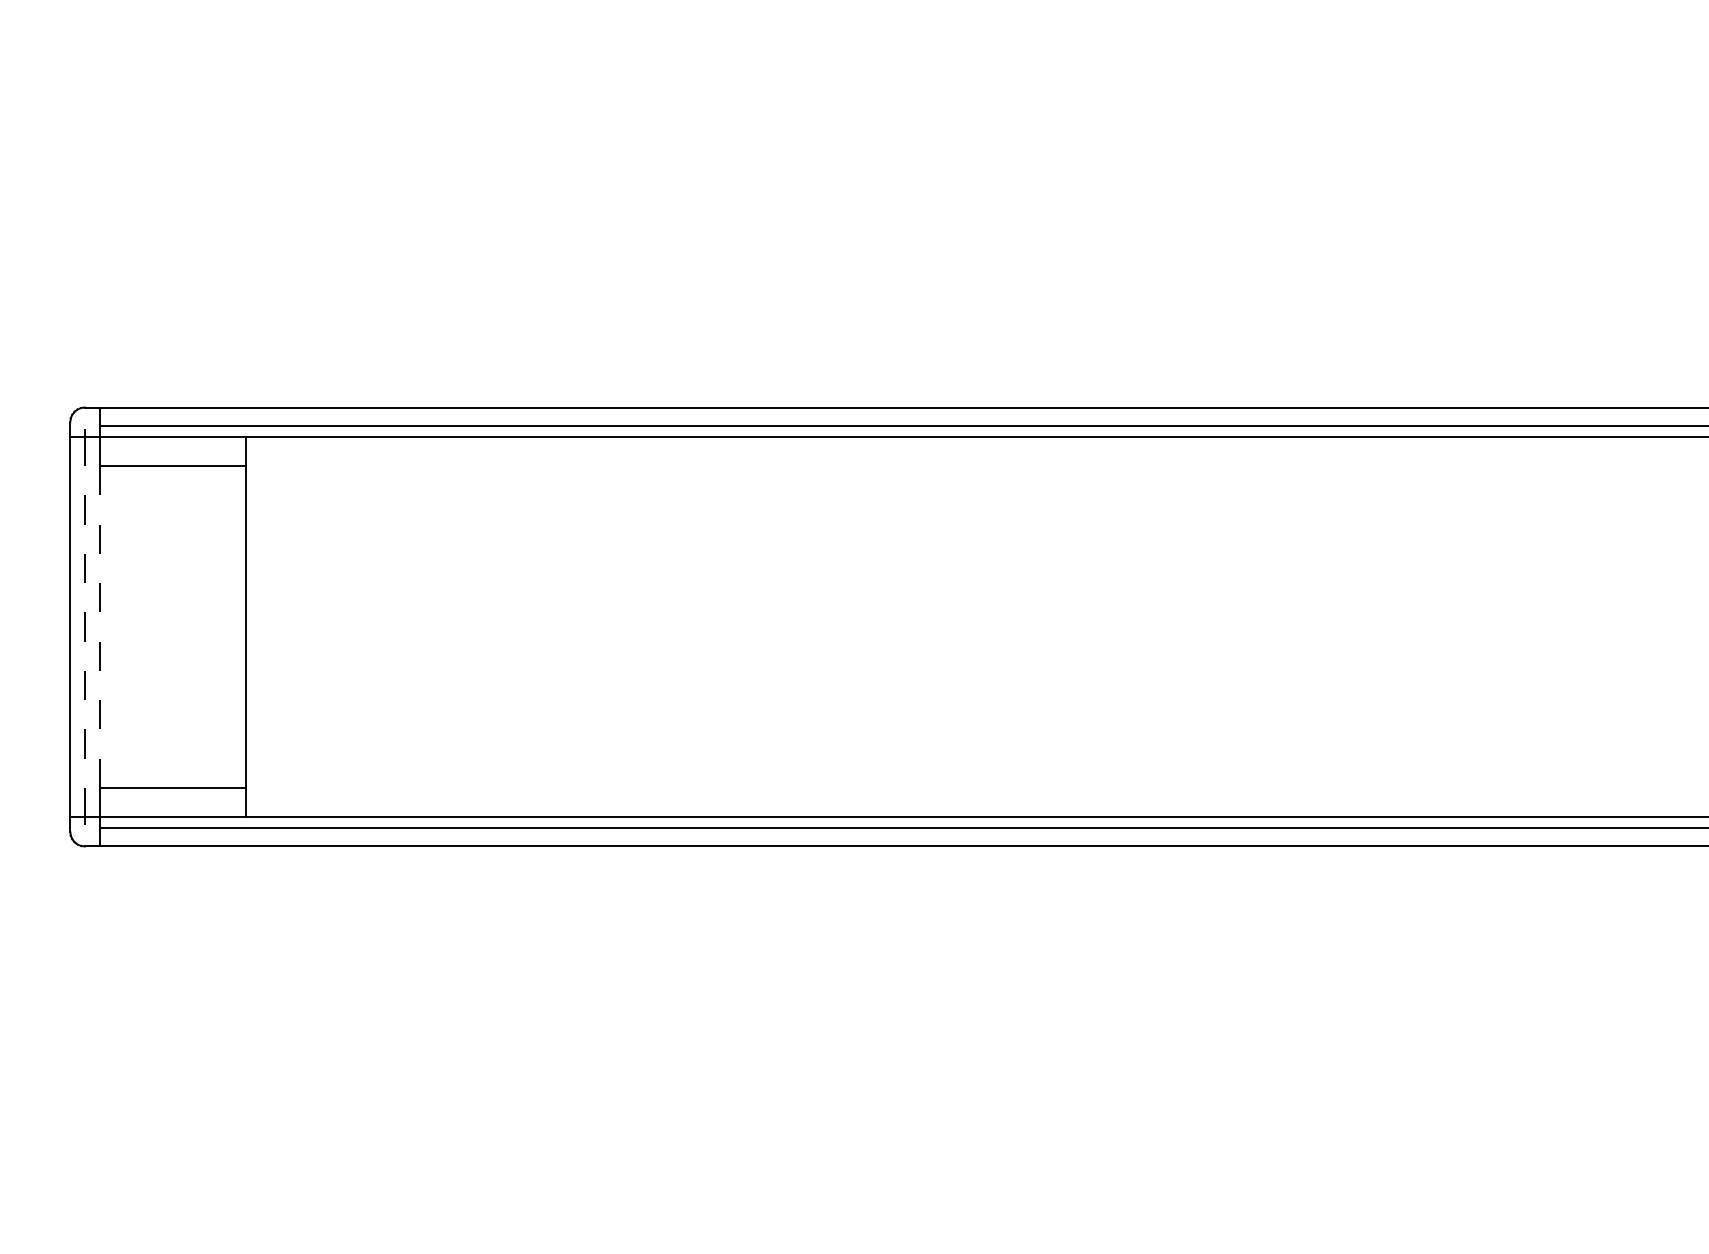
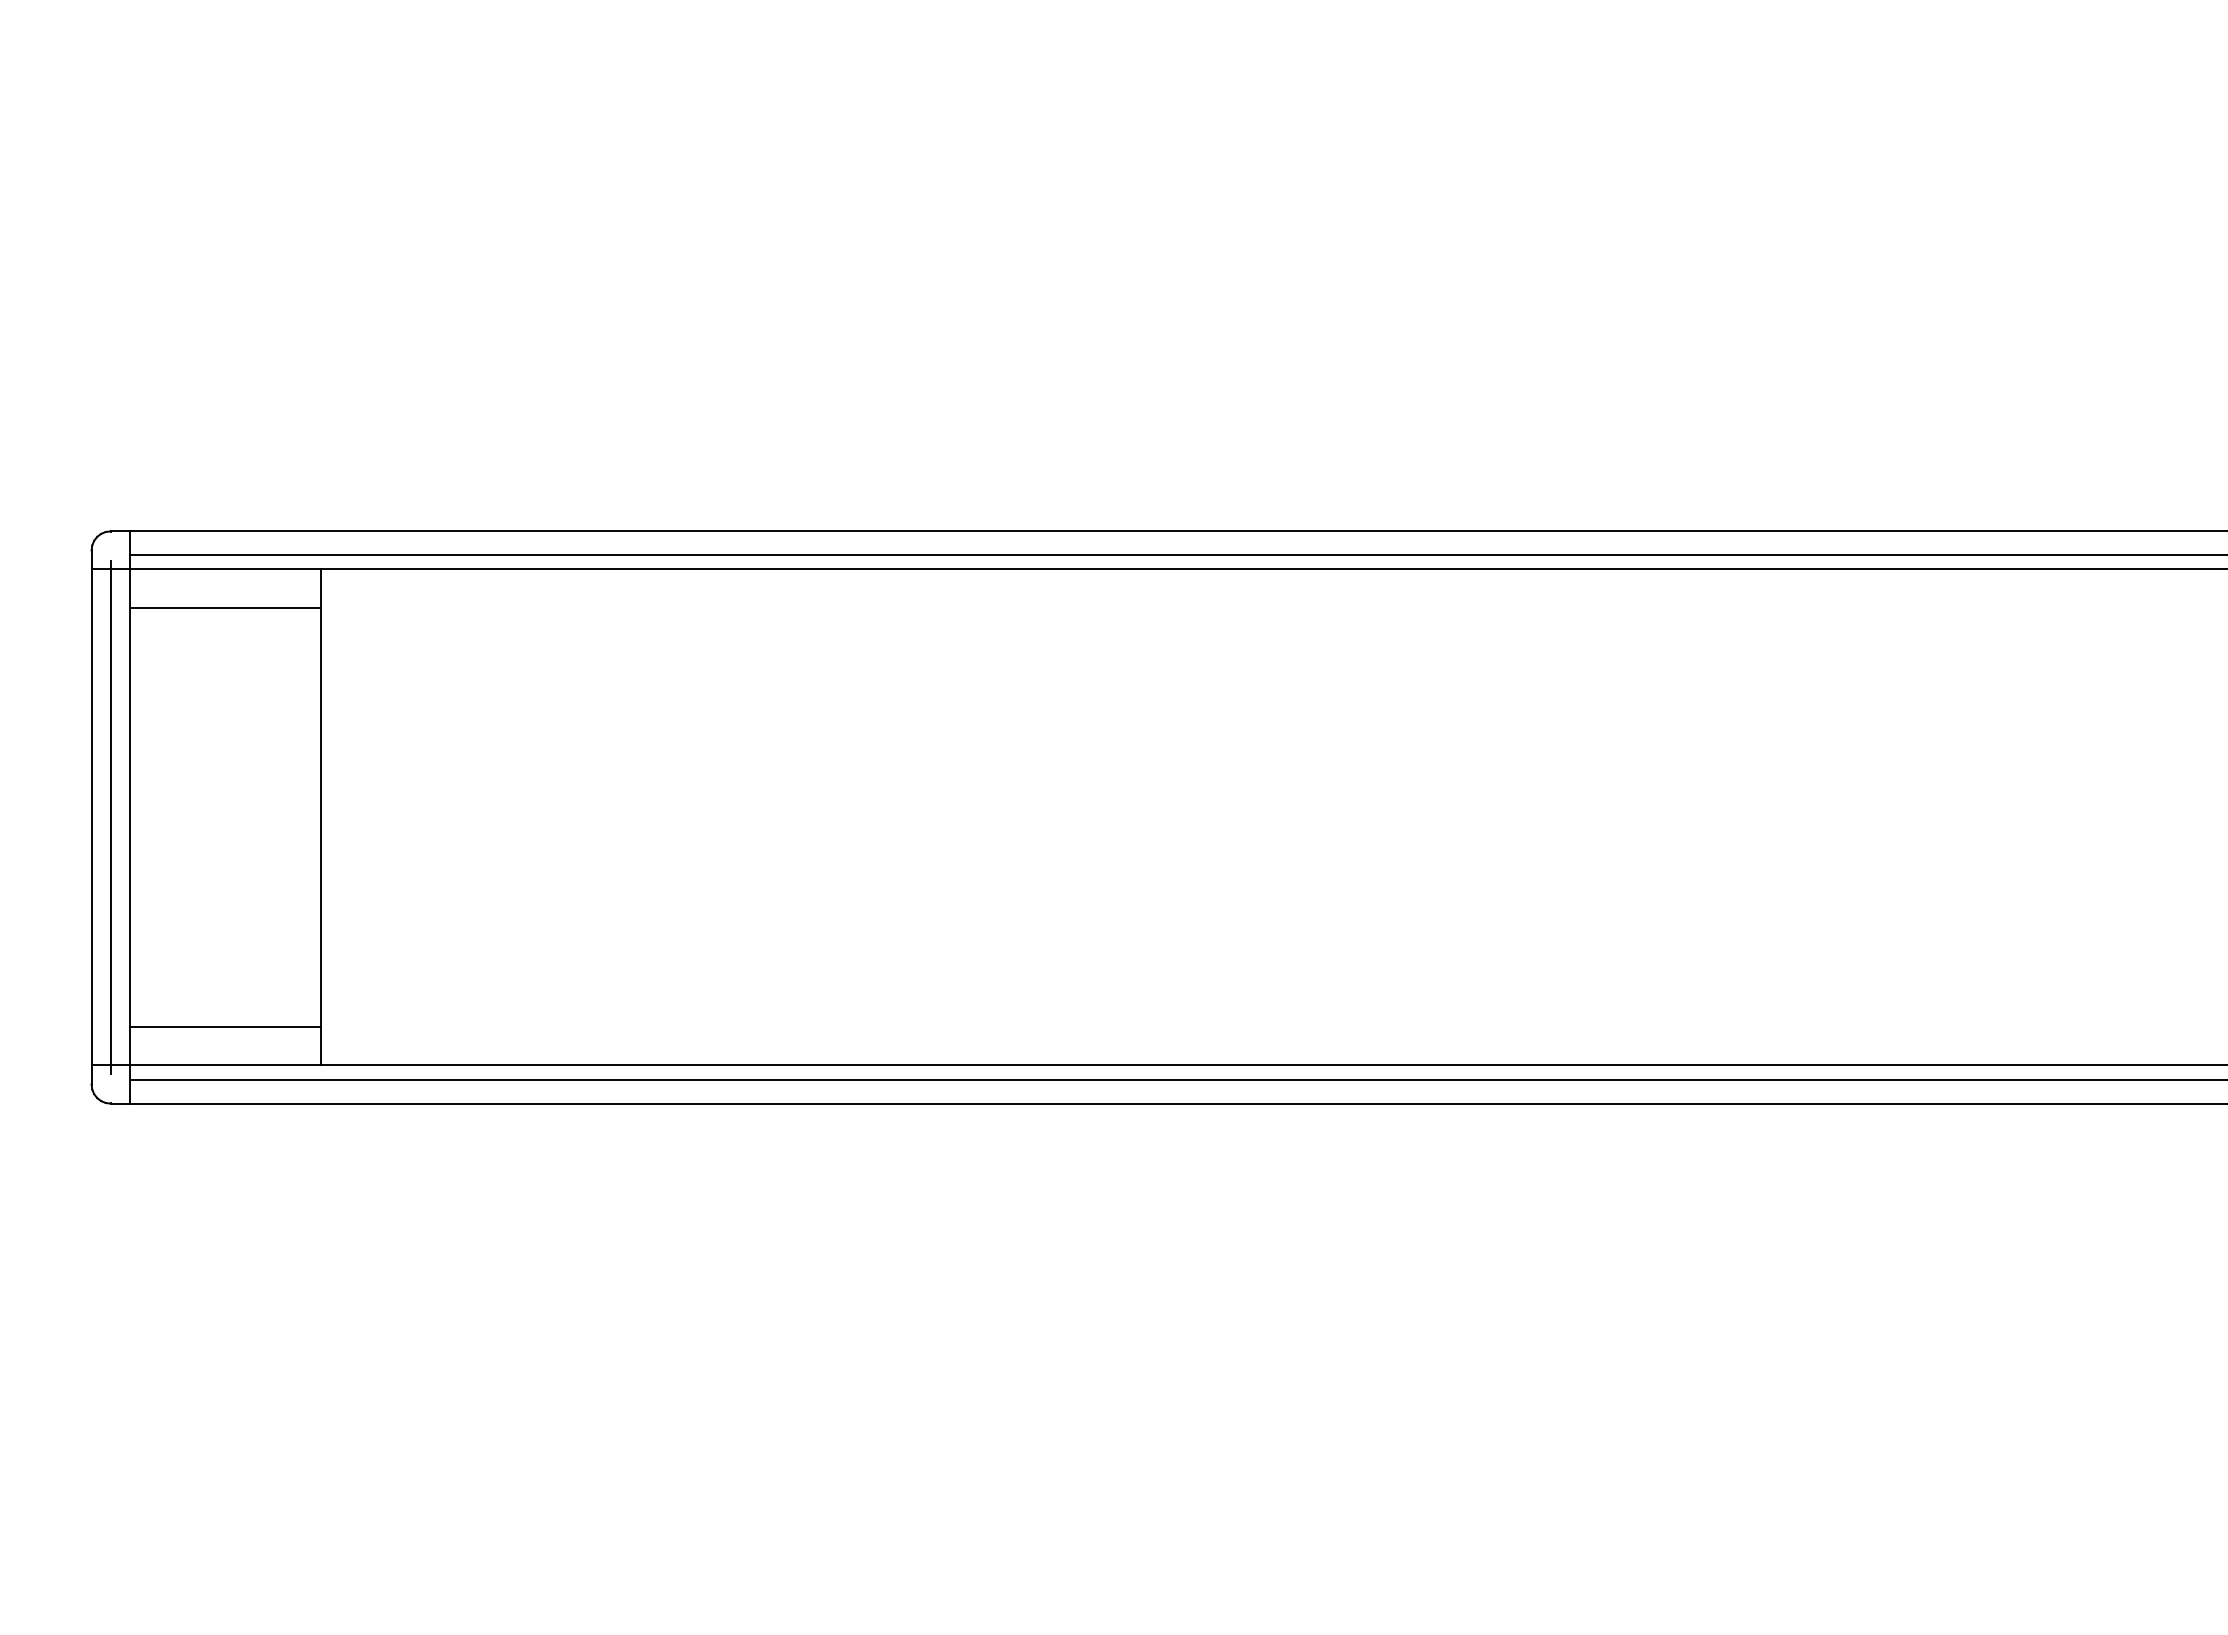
line: (84, 627) -> (110, 817), dashed -> solid
line: (99, 627) -> (129, 817), dashed -> solid

